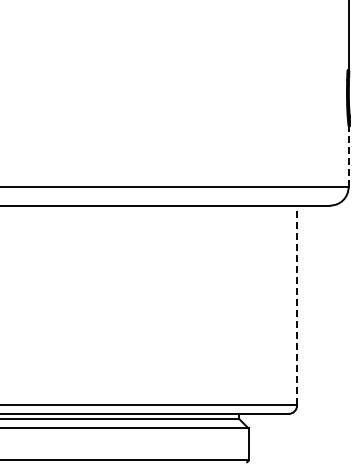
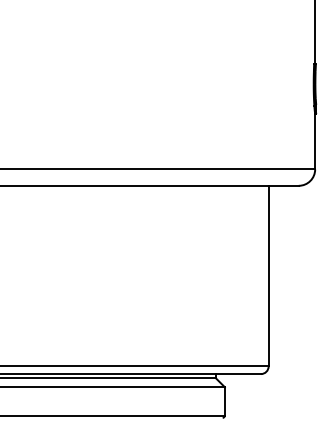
line: (348, 156) -> (315, 141), dashed -> solid
line: (297, 305) -> (269, 276), dashed -> solid

